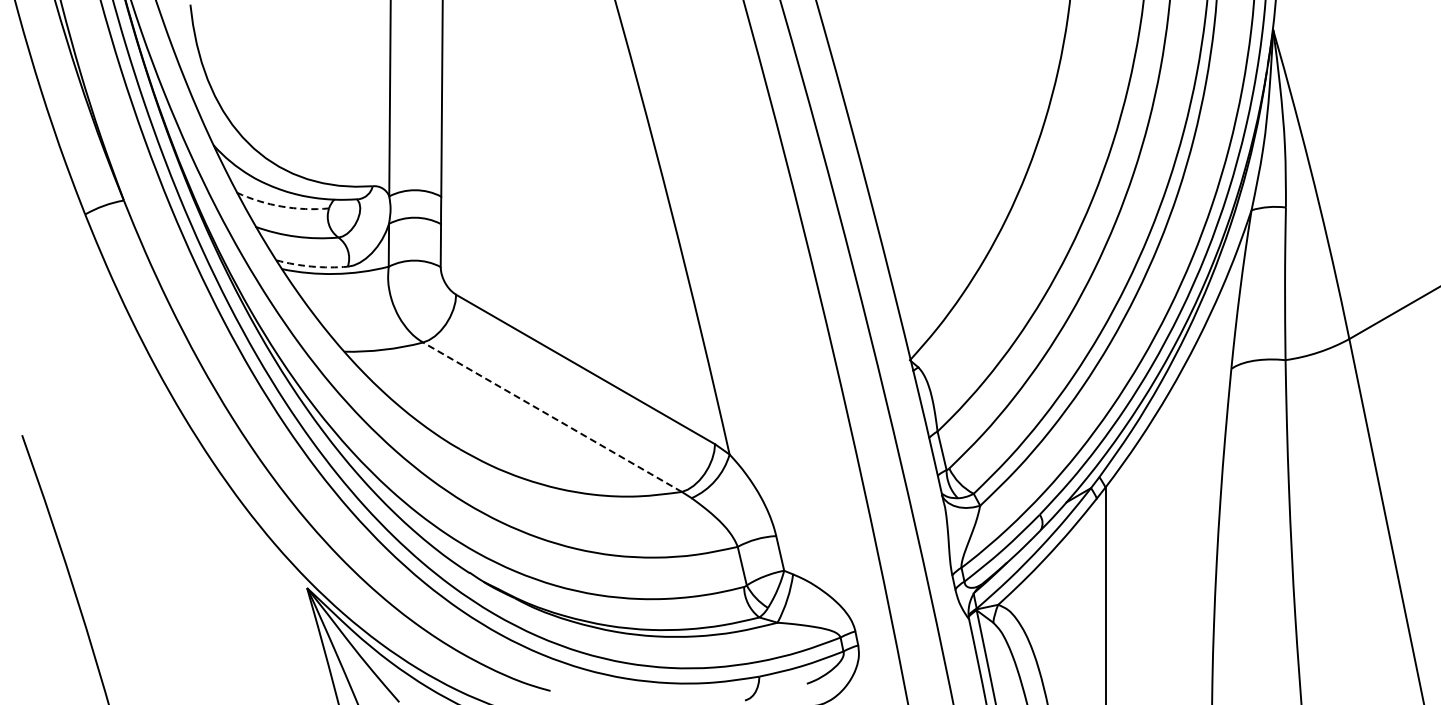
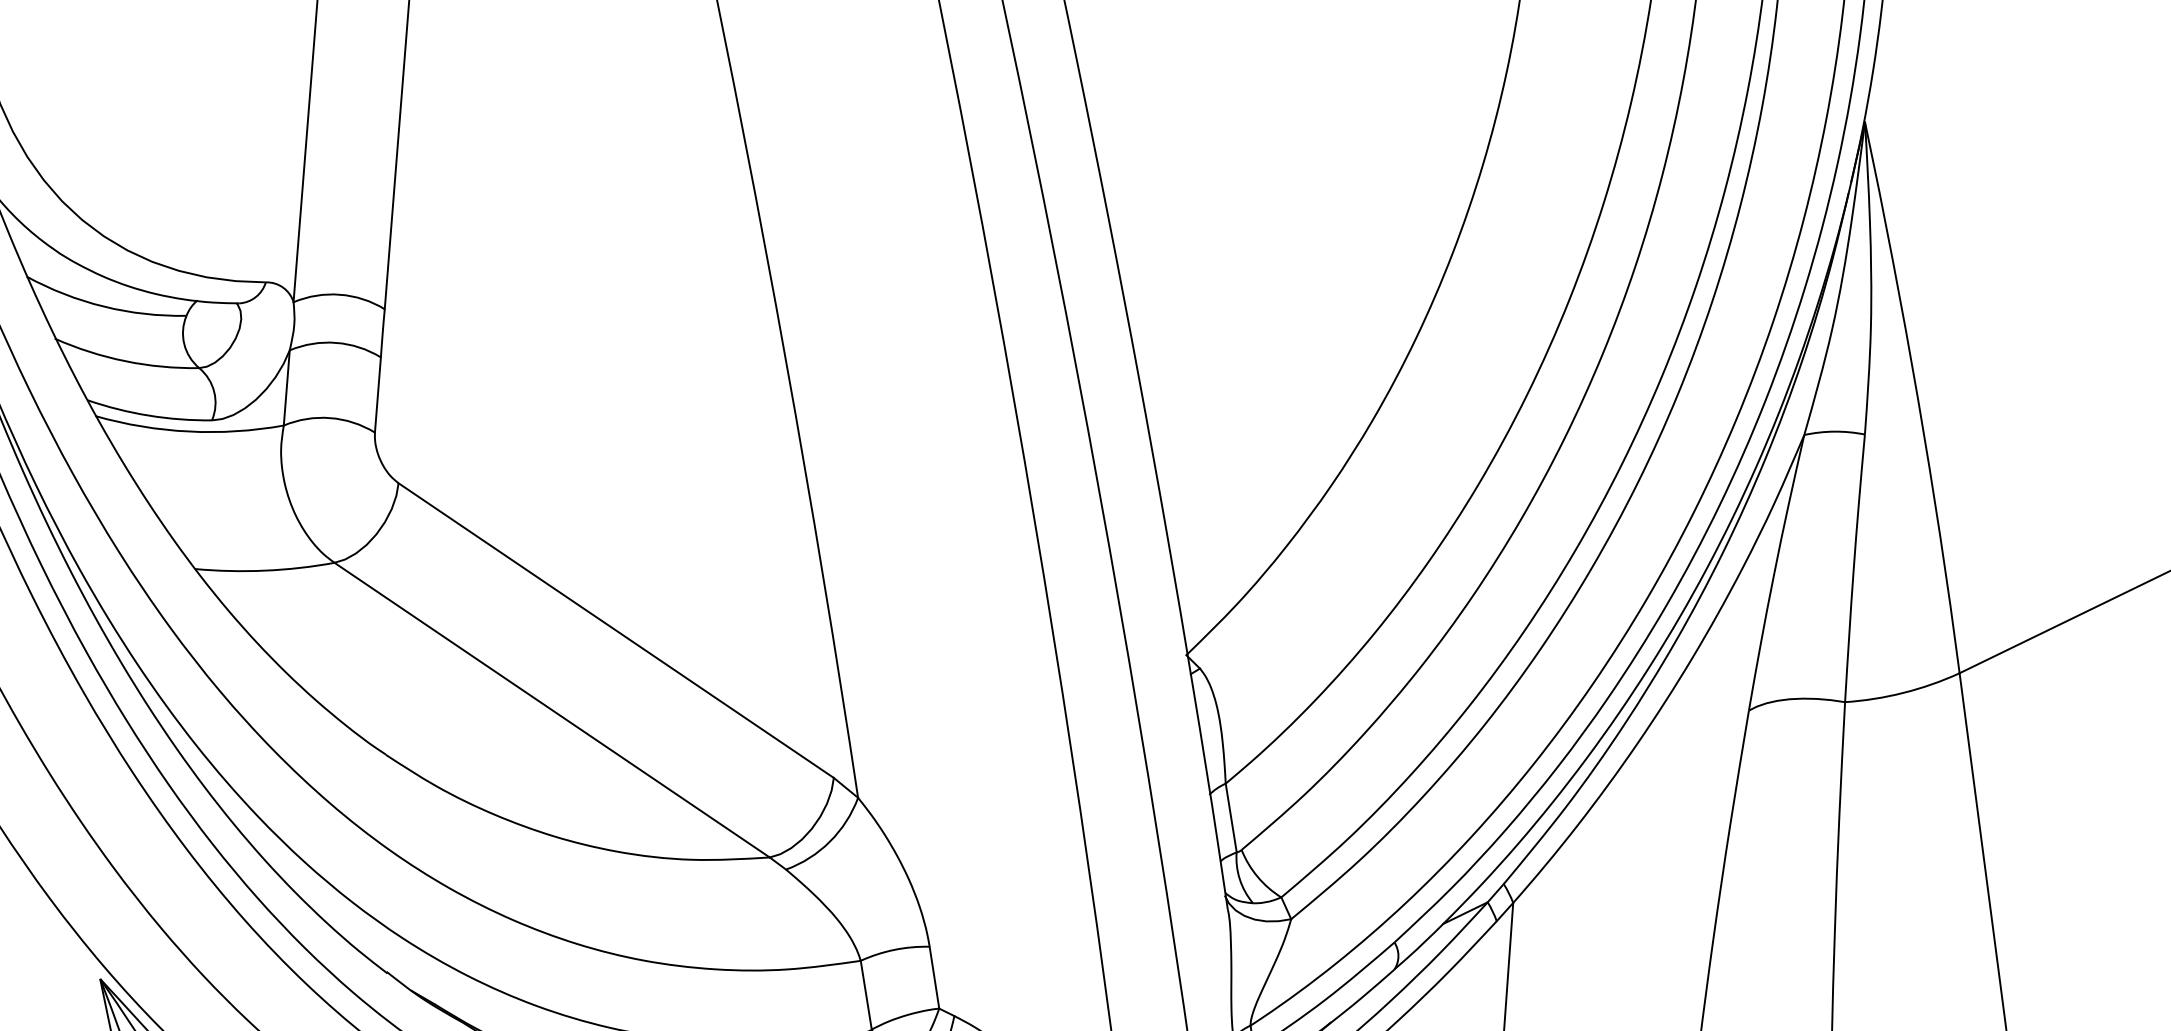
arc: (281, 206) -> (103, 306), dashed -> solid
arc: (311, 266) -> (148, 415), dashed -> solid
line: (552, 416) -> (552, 708), dashed -> solid

